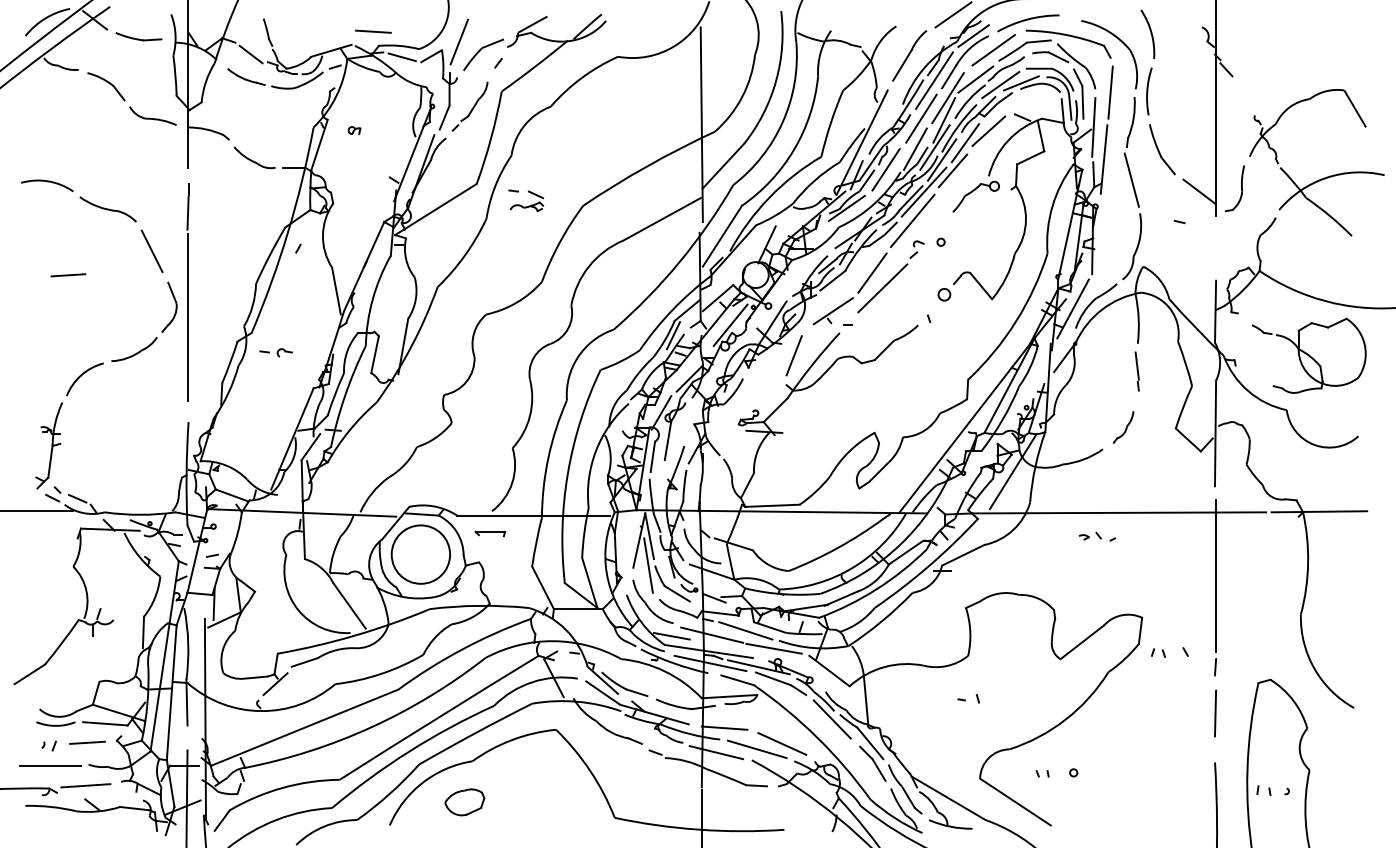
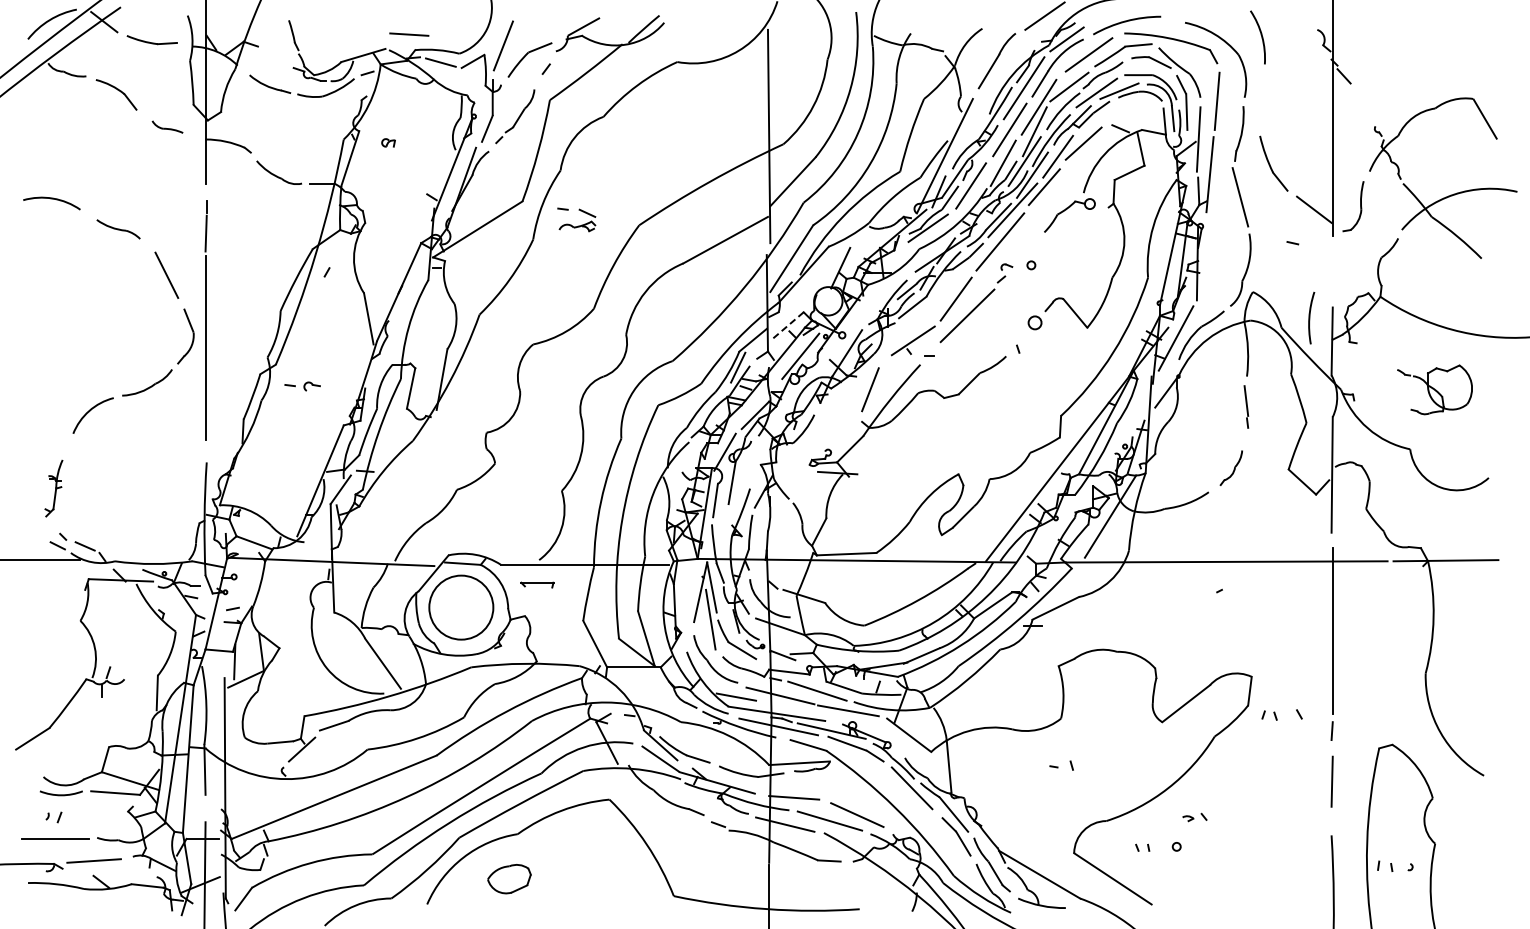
line: (250, 54) -> (274, 59), removed
arc: (1148, 90) -> (1310, 317), moved
part: (152, 115) -> (167, 126), size x0.6
part: (108, 209) -> (118, 229), size x0.7
line: (67, 275) -> (74, 301), removed
line: (718, 298) -> (787, 326), solid -> dashed
part: (1308, 355) -> (1434, 389), size x0.6
part: (48, 445) -> (53, 488), size x0.6
part: (1089, 536) -> (1194, 817), moved
line: (87, 742) -> (95, 813), removed

